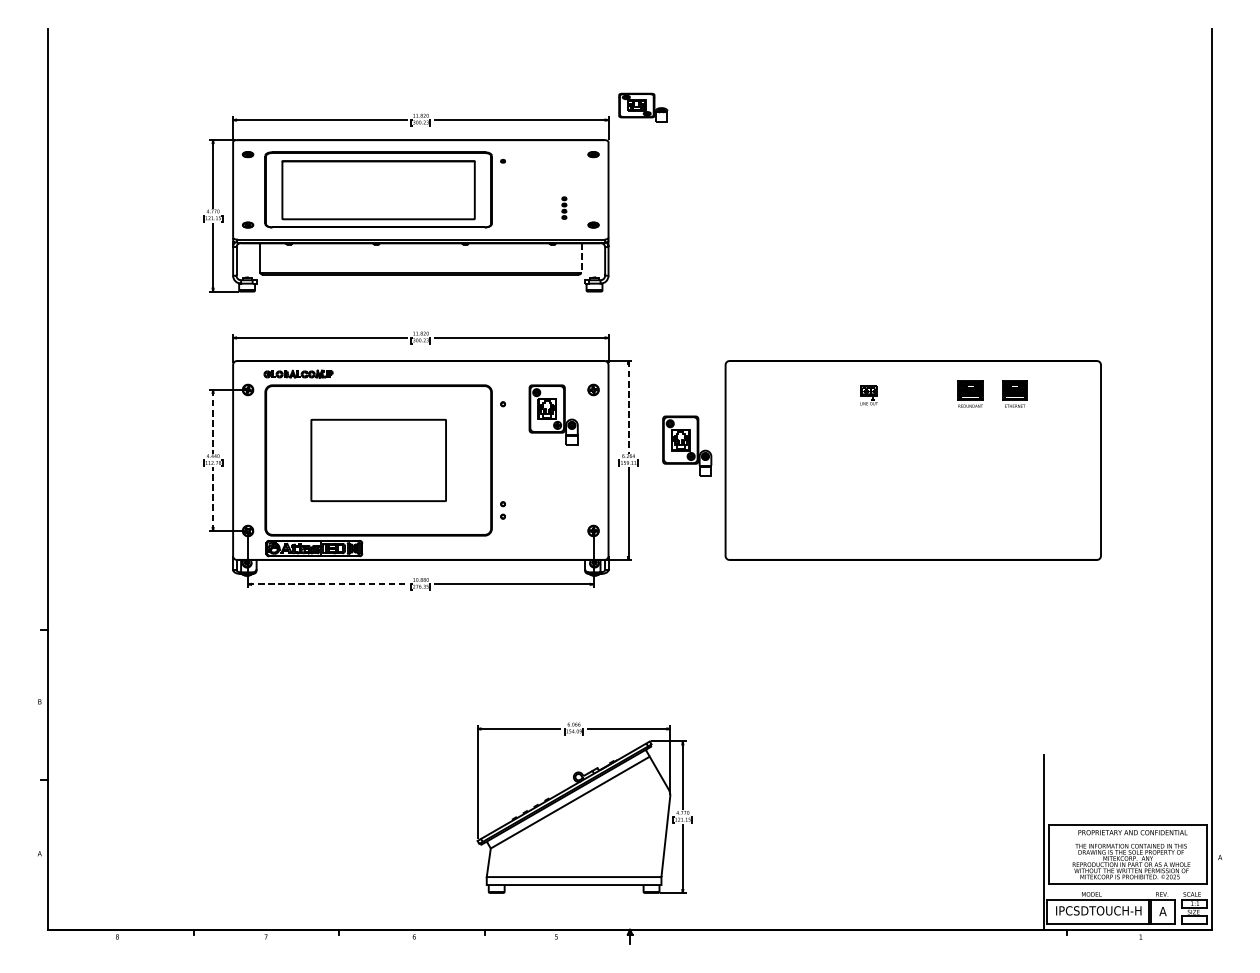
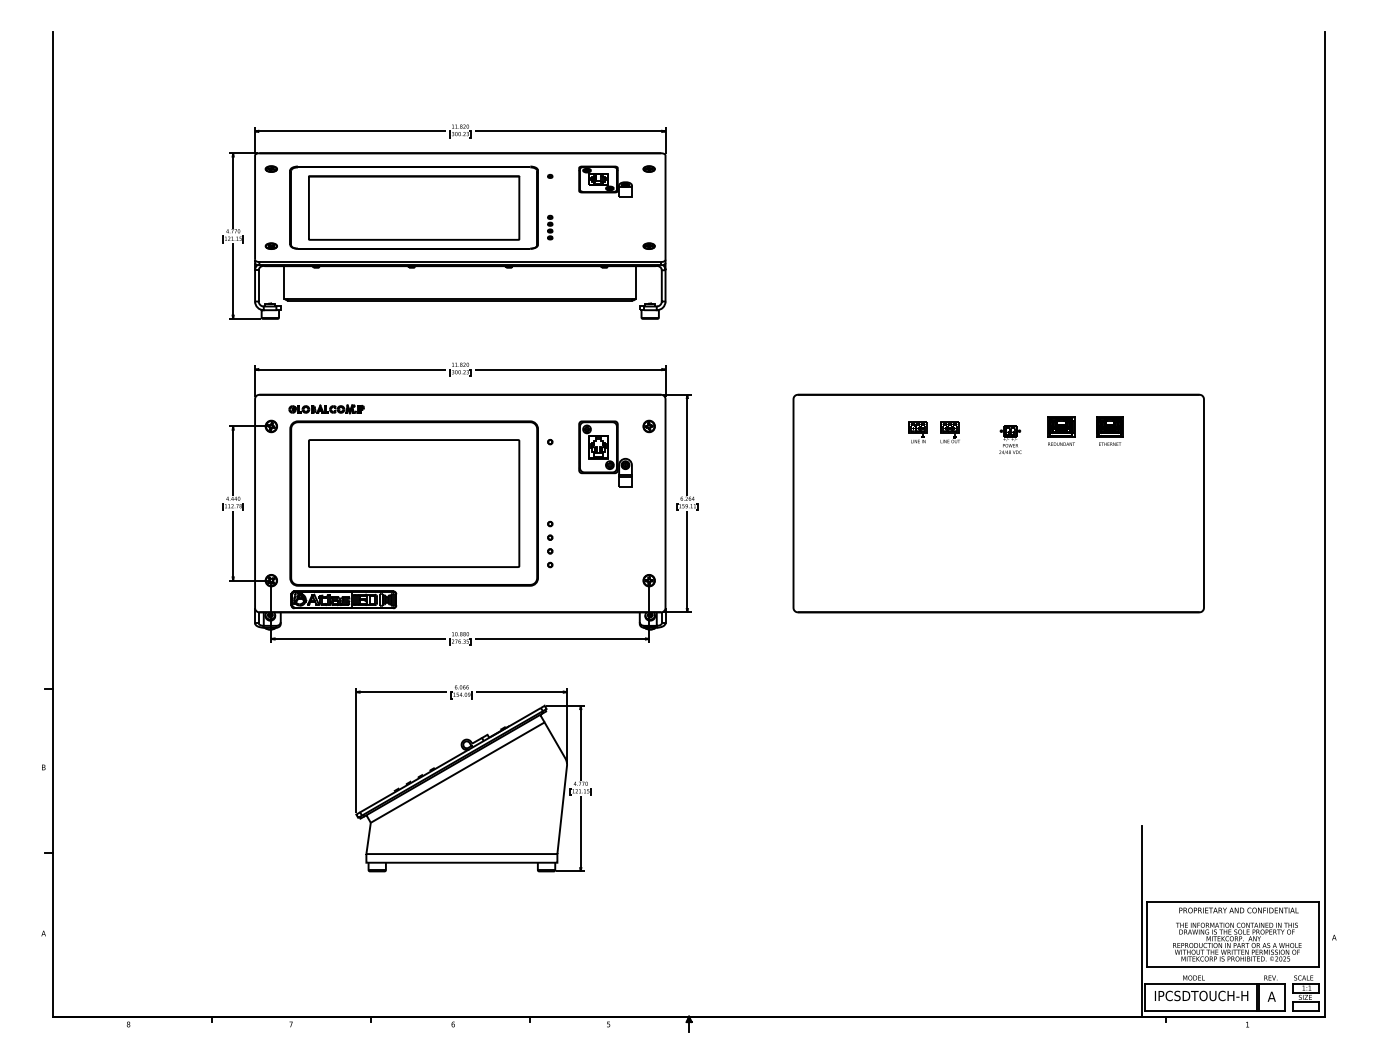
part: (643, 107) -> (605, 181), moved
part: (564, 208) -> (550, 227), moved
line: (581, 261) -> (636, 285), dashed -> solid
part: (838, 395) -> (917, 432), added
part: (924, 401) -> (1010, 439), added
line: (628, 407) -> (687, 445), dashed -> solid
line: (213, 422) -> (233, 461), dashed -> solid
part: (687, 445) -> (751, 487), removed
part: (378, 460) -> (414, 503), size x1.43
part: (503, 485) -> (550, 530), added
line: (213, 498) -> (233, 545), dashed -> solid
line: (328, 583) -> (359, 638), dashed -> solid
part: (584, 807) -> (473, 778), moved

